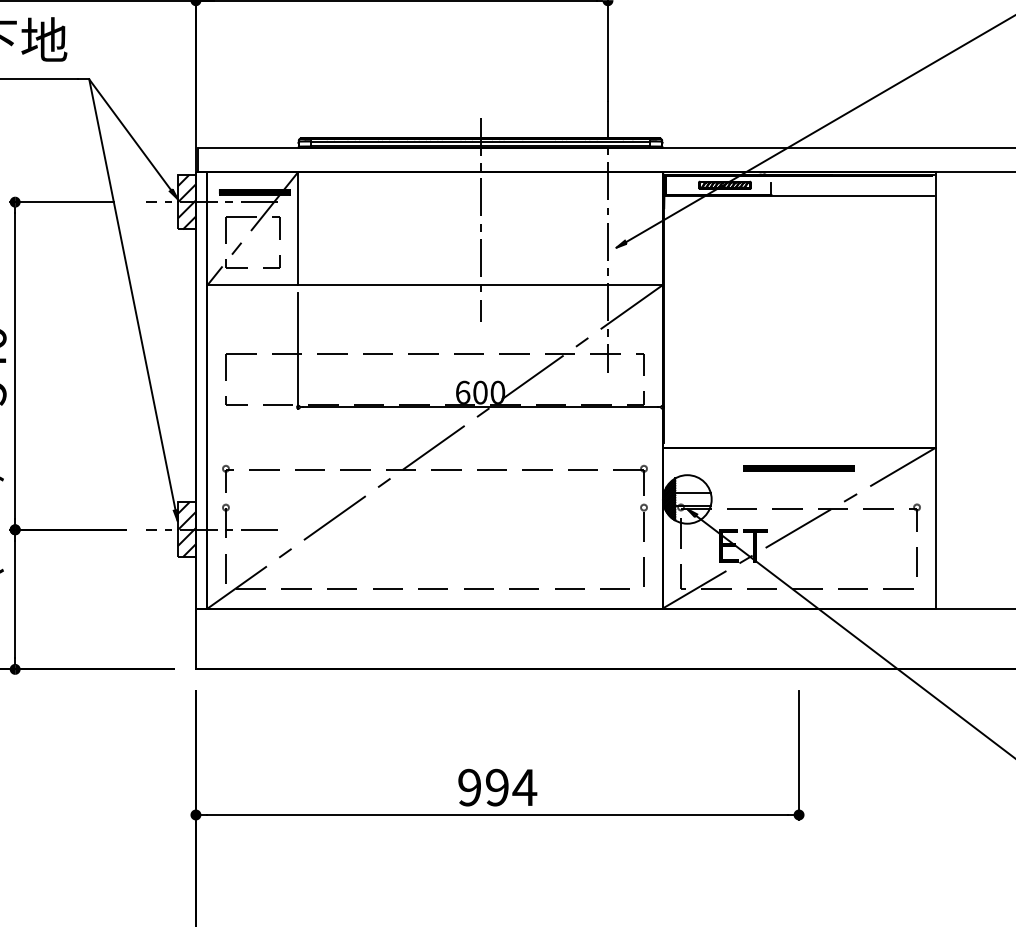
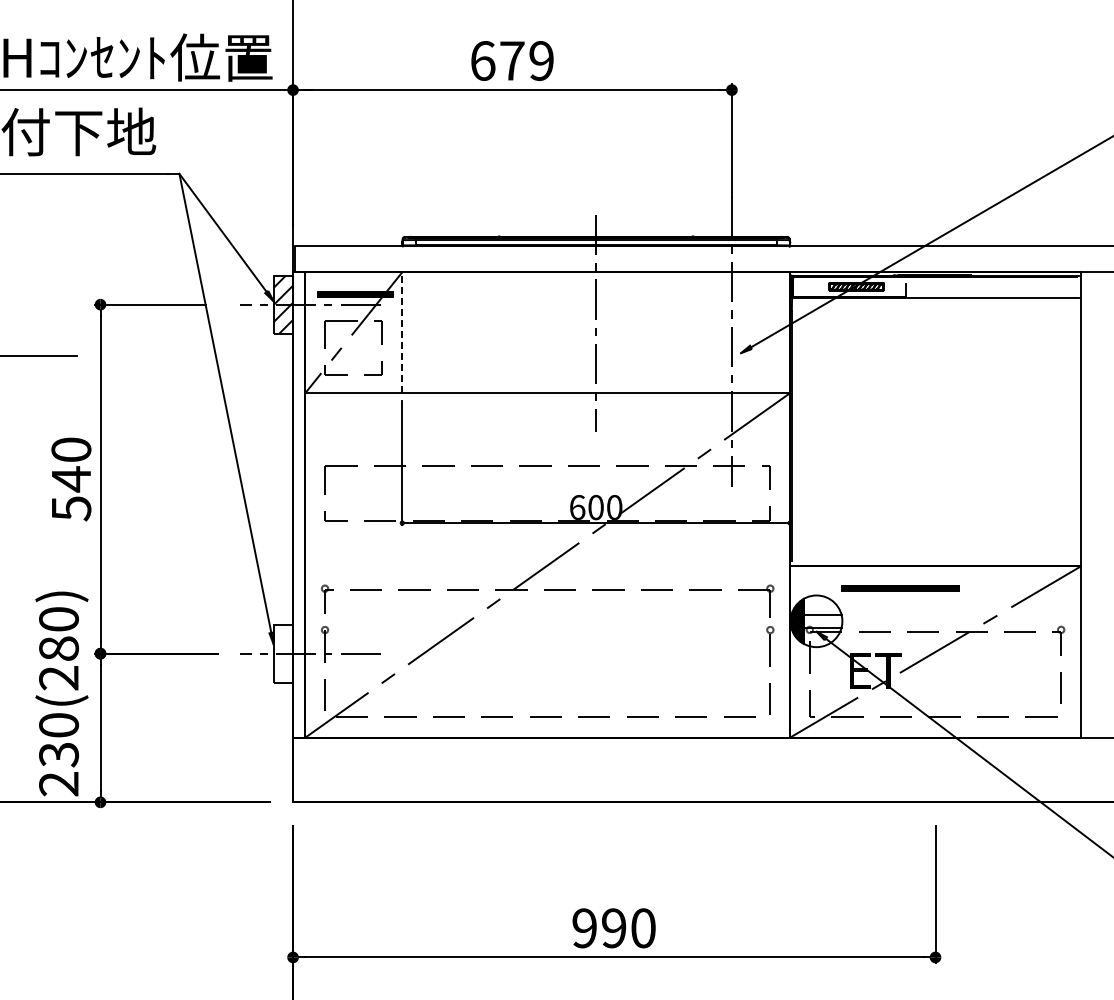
line: (298, 228) -> (402, 332), solid -> dashed
part: (799, 468) -> (900, 588), moved
hatch: (186, 529) -> (283, 653), removed
text: (524, 787) -> (643, 928), 994 -> 990

